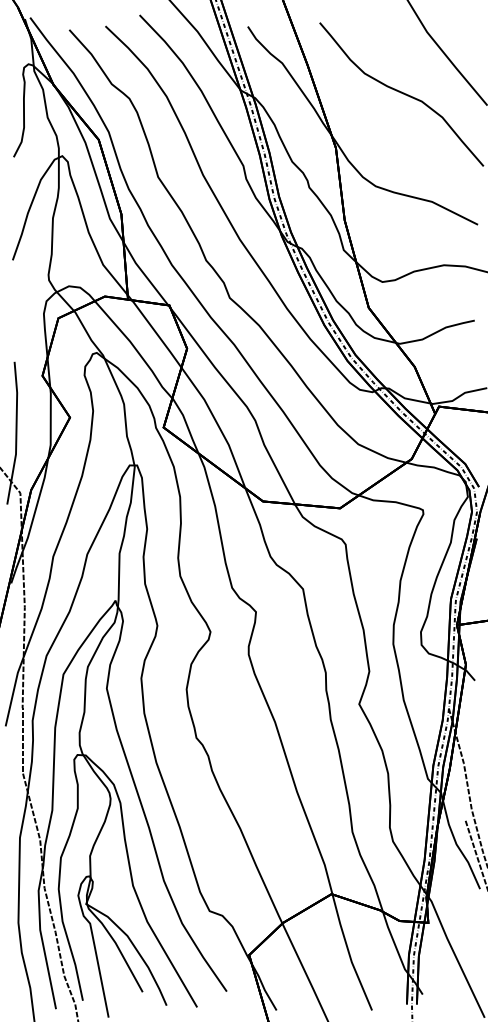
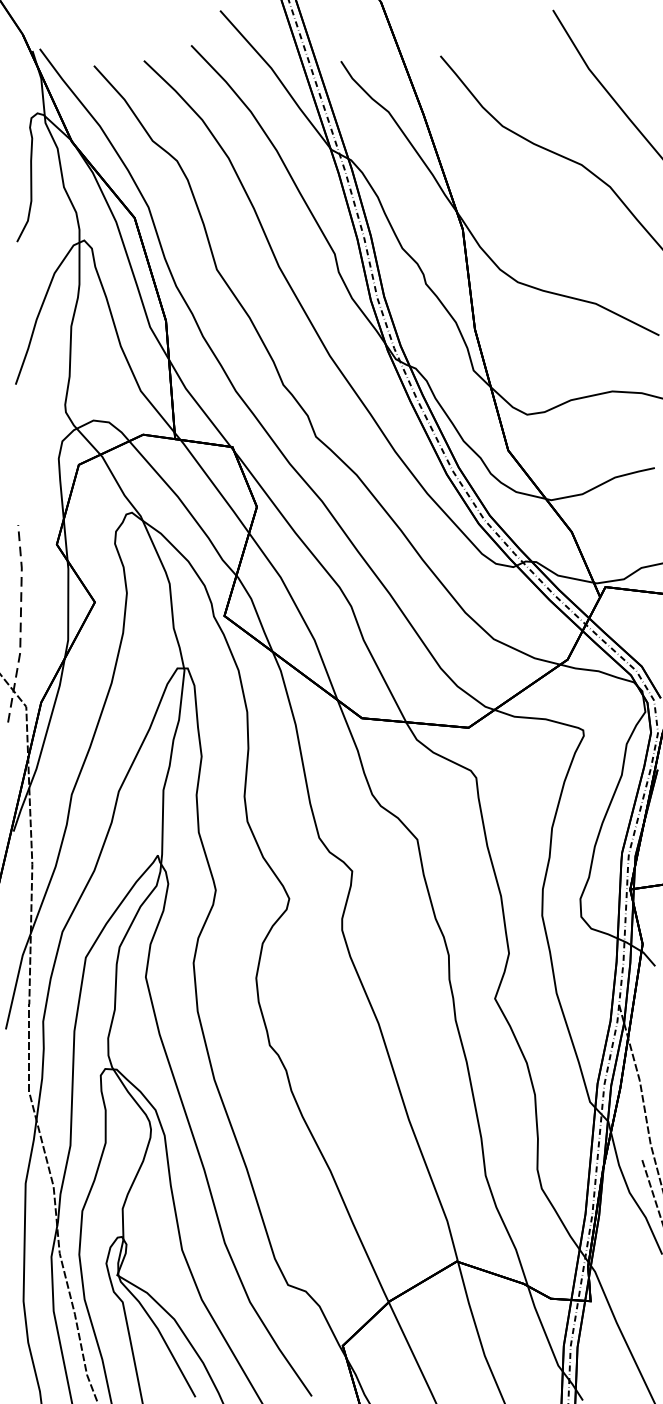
line: (16, 433) -> (20, 624), solid -> dashed

